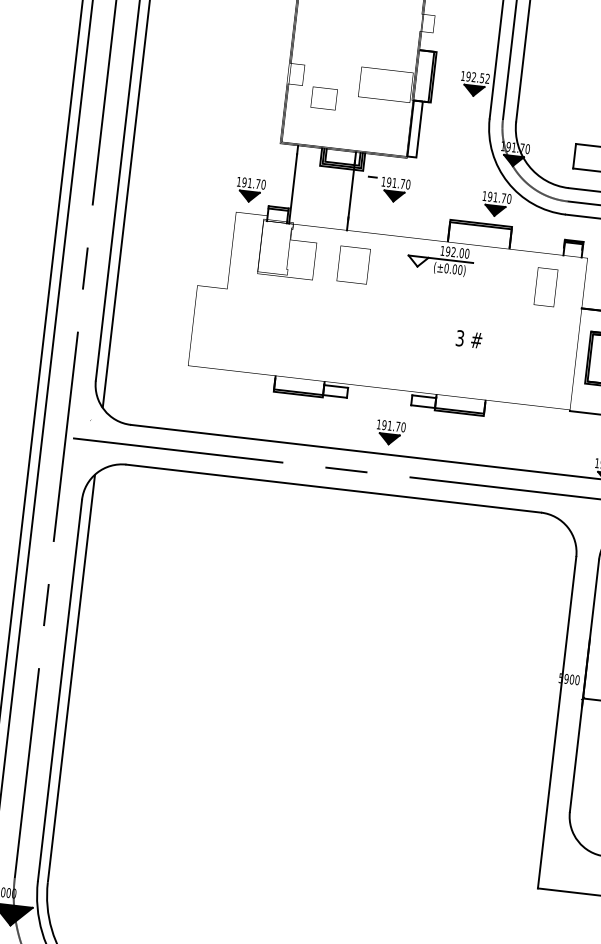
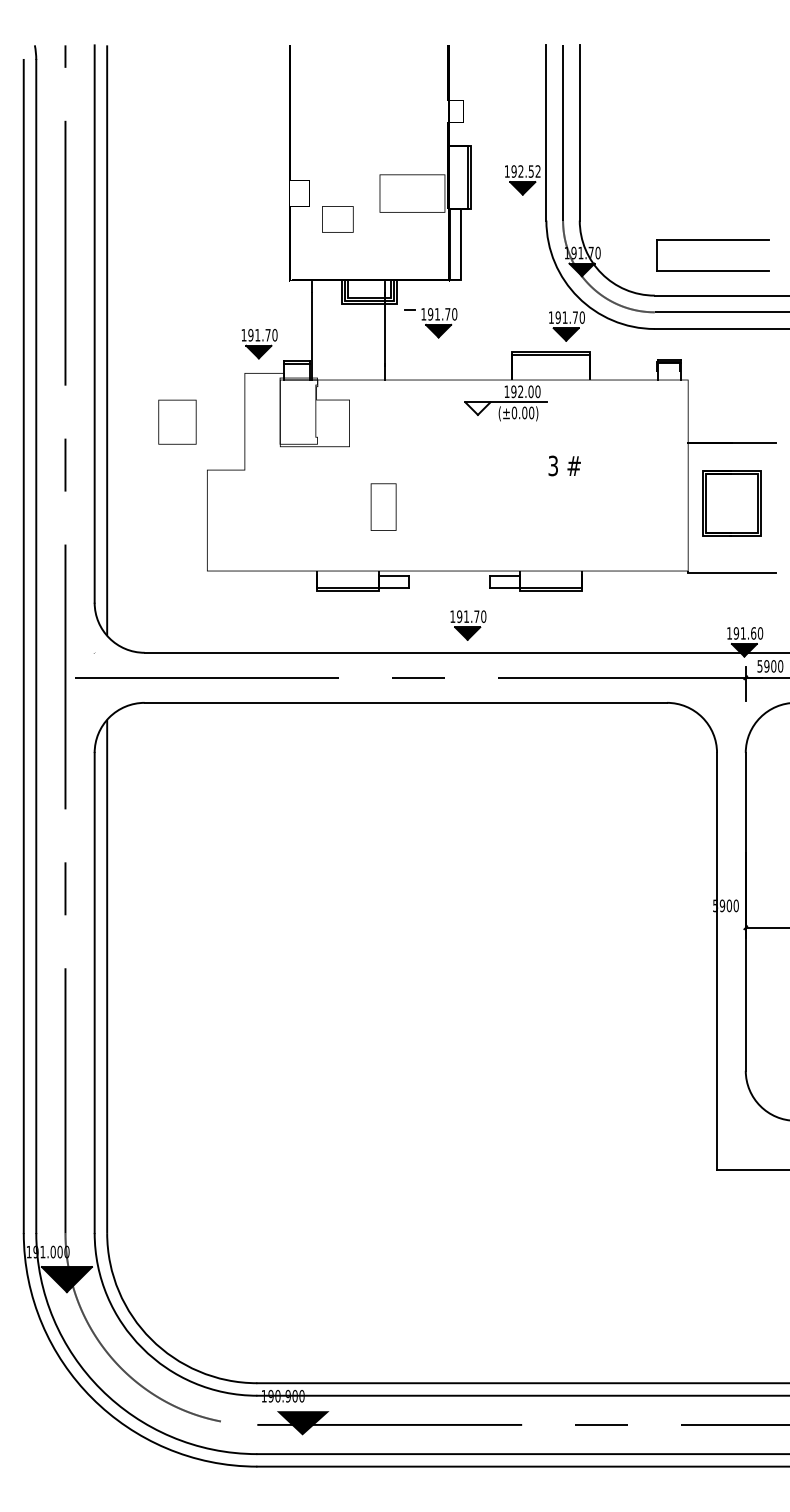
part: (353, 264) -> (177, 421), moved
part: (545, 286) -> (383, 506), moved
text: (469, 339) -> (564, 465), moved

